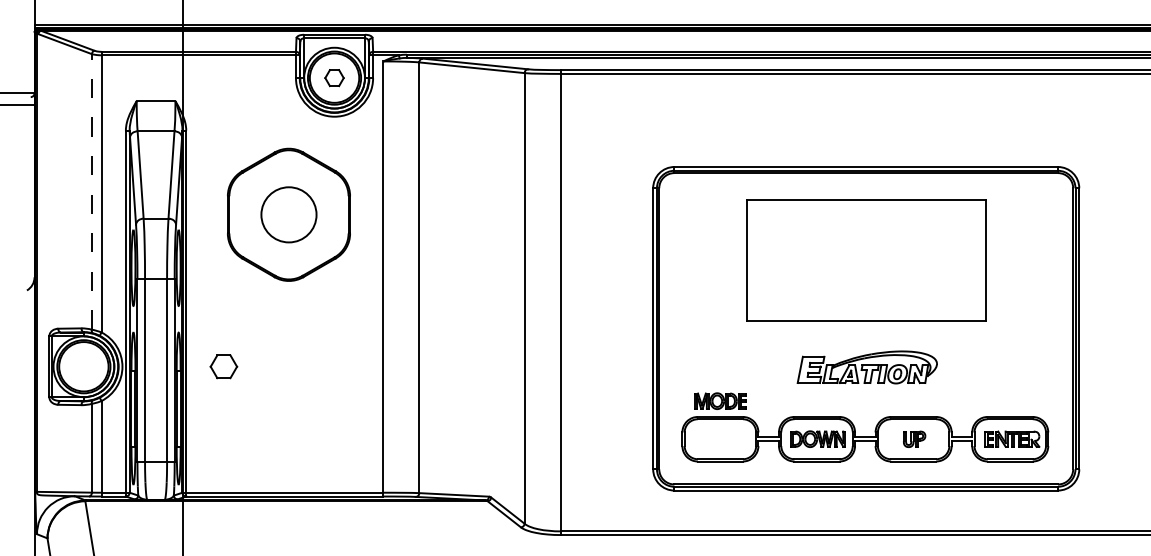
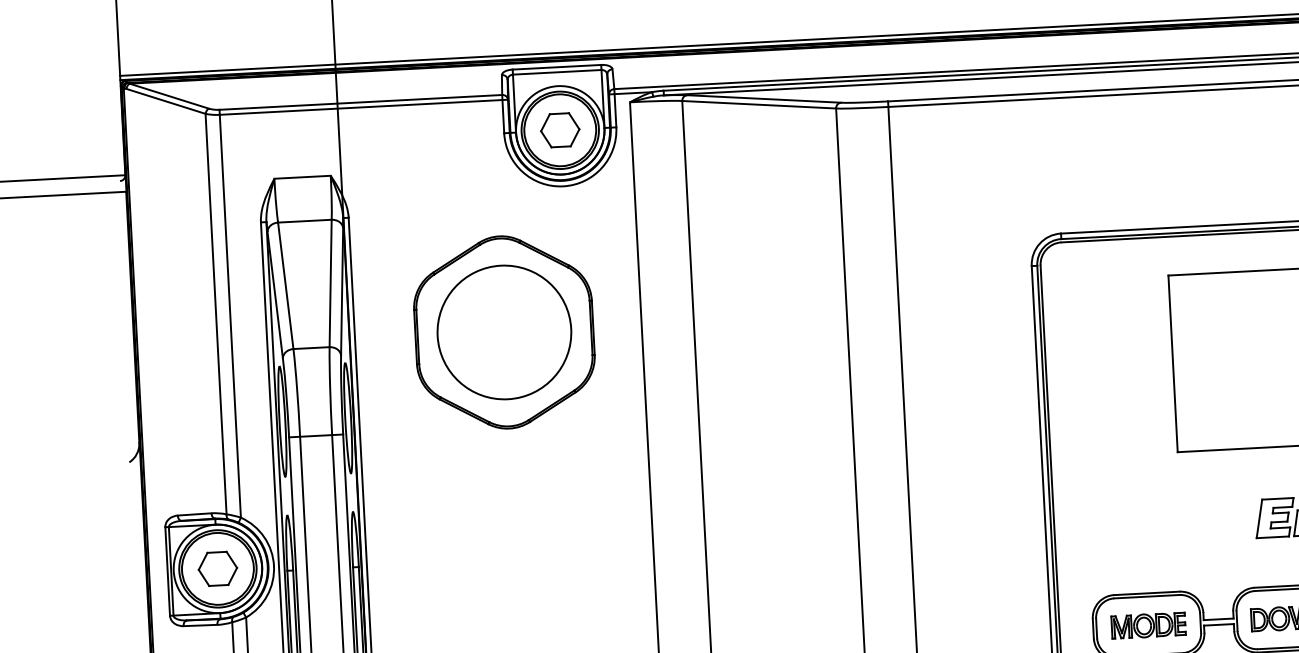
part: (334, 77) -> (560, 129), size x1.43
line: (91, 191) -> (215, 313), dashed -> solid
circle: (288, 214) -> (503, 331), size x1.67
part: (223, 366) -> (217, 568), moved
part: (720, 400) -> (1148, 624), moved

